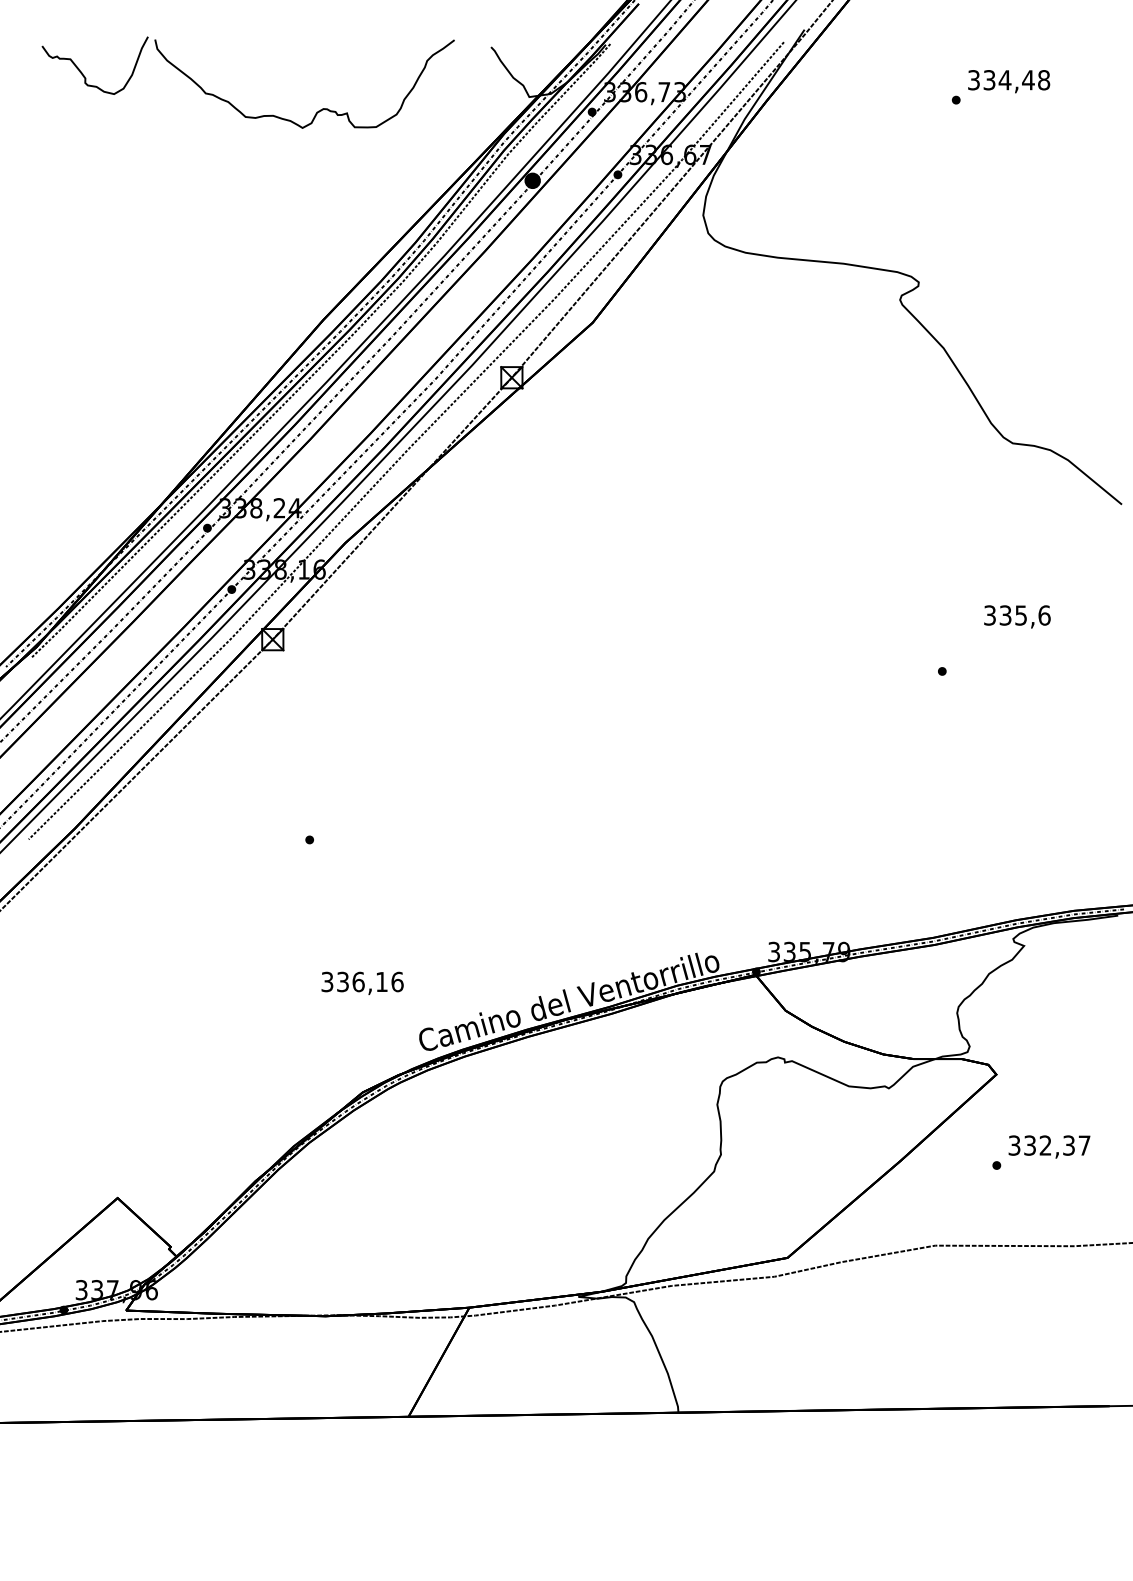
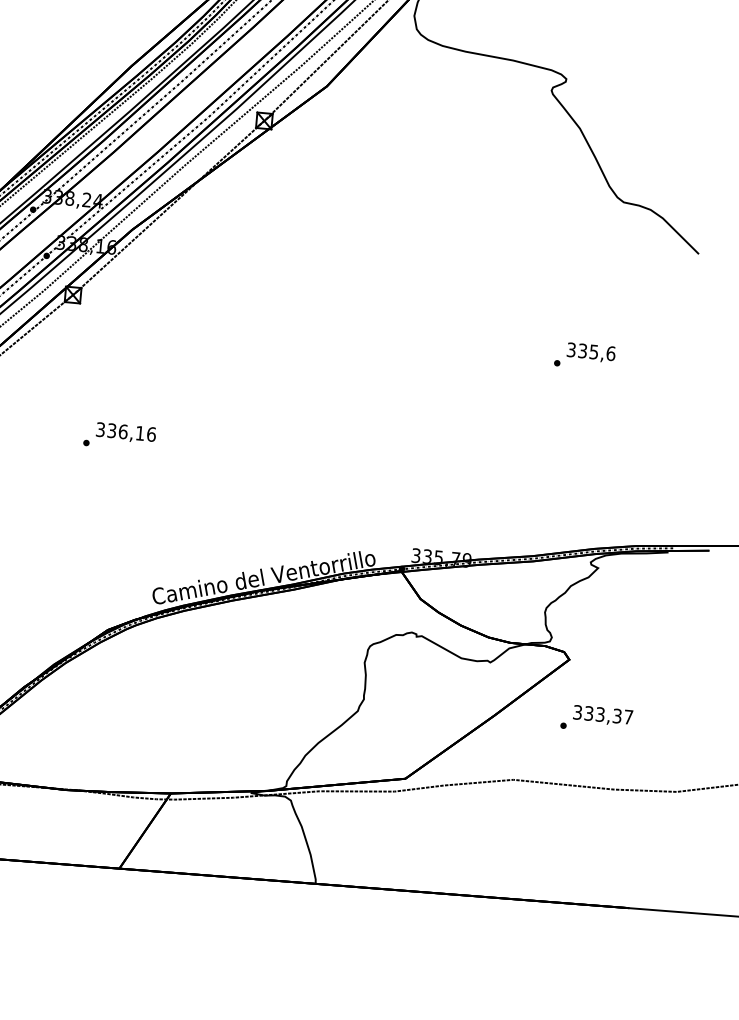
text: (1017, 616) -> (591, 352), moved
text: (362, 982) -> (126, 432), moved
text: (1045, 1145) -> (600, 714), 332,37 -> 333,37

